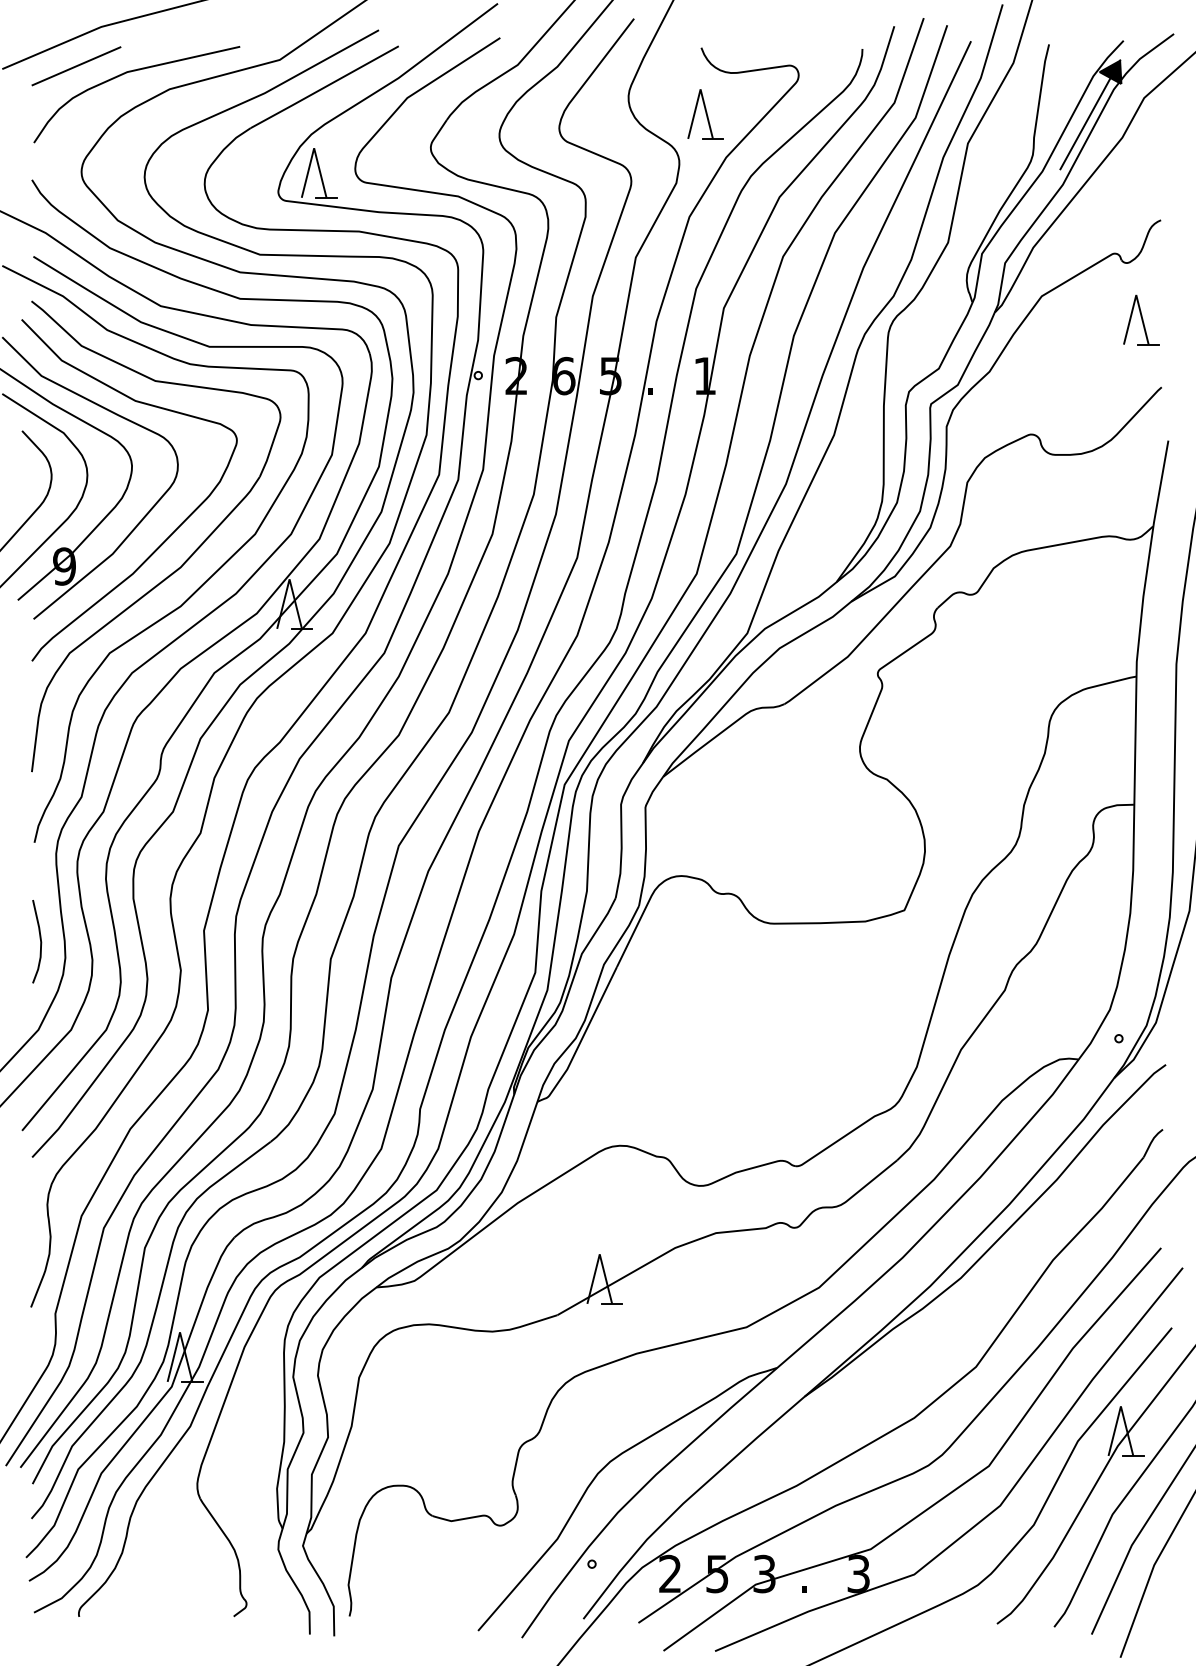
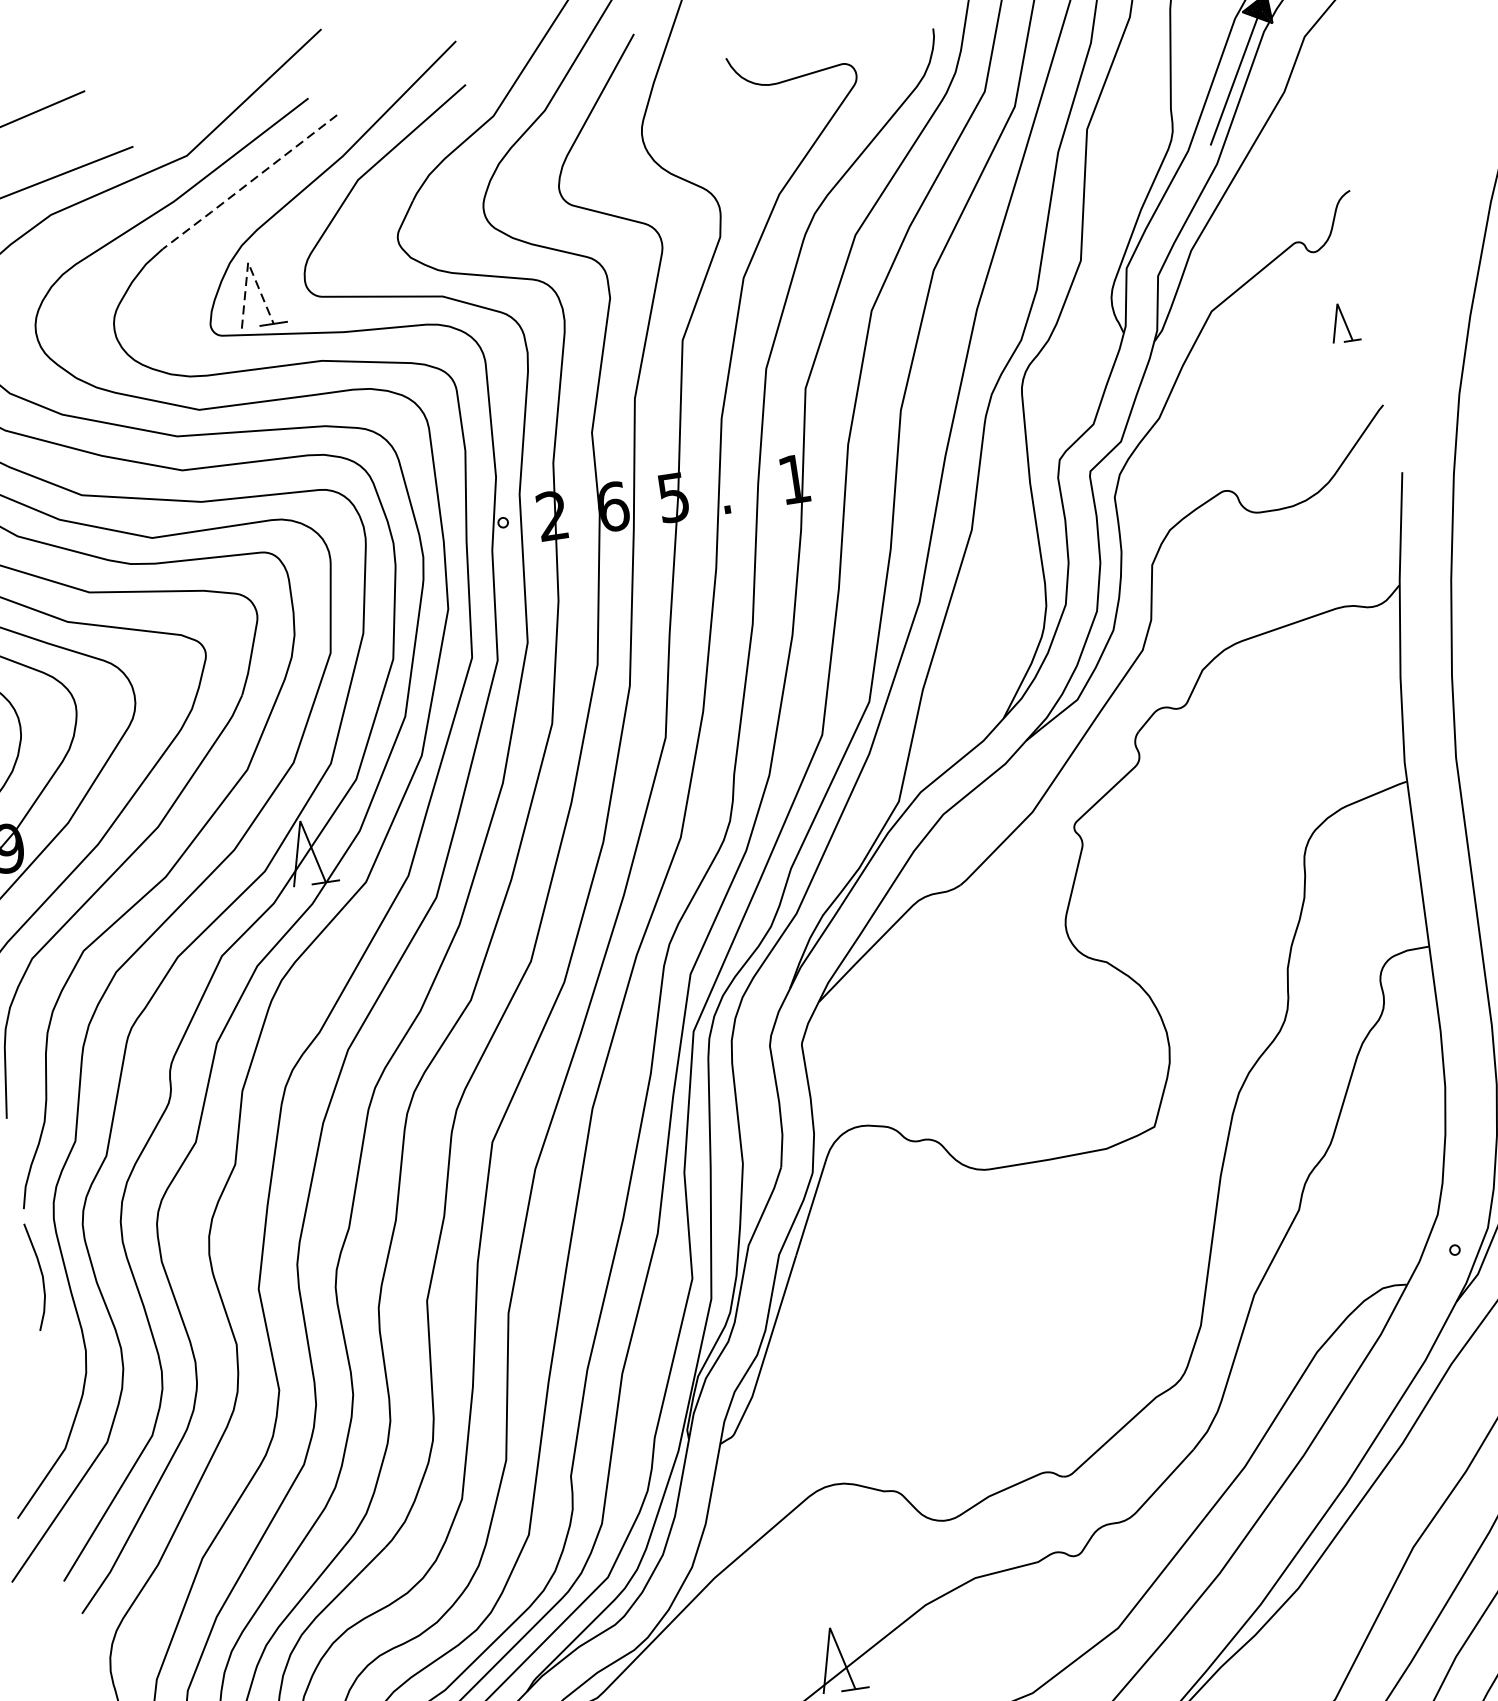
line: (323, 87) -> (248, 182), solid -> dashed
part: (705, 114) -> (744, 143), removed
line: (314, 148) -> (248, 262), solid -> dashed
part: (1141, 319) -> (1344, 321), size x0.6
curve: (40, 941) -> (41, 1275), moved

